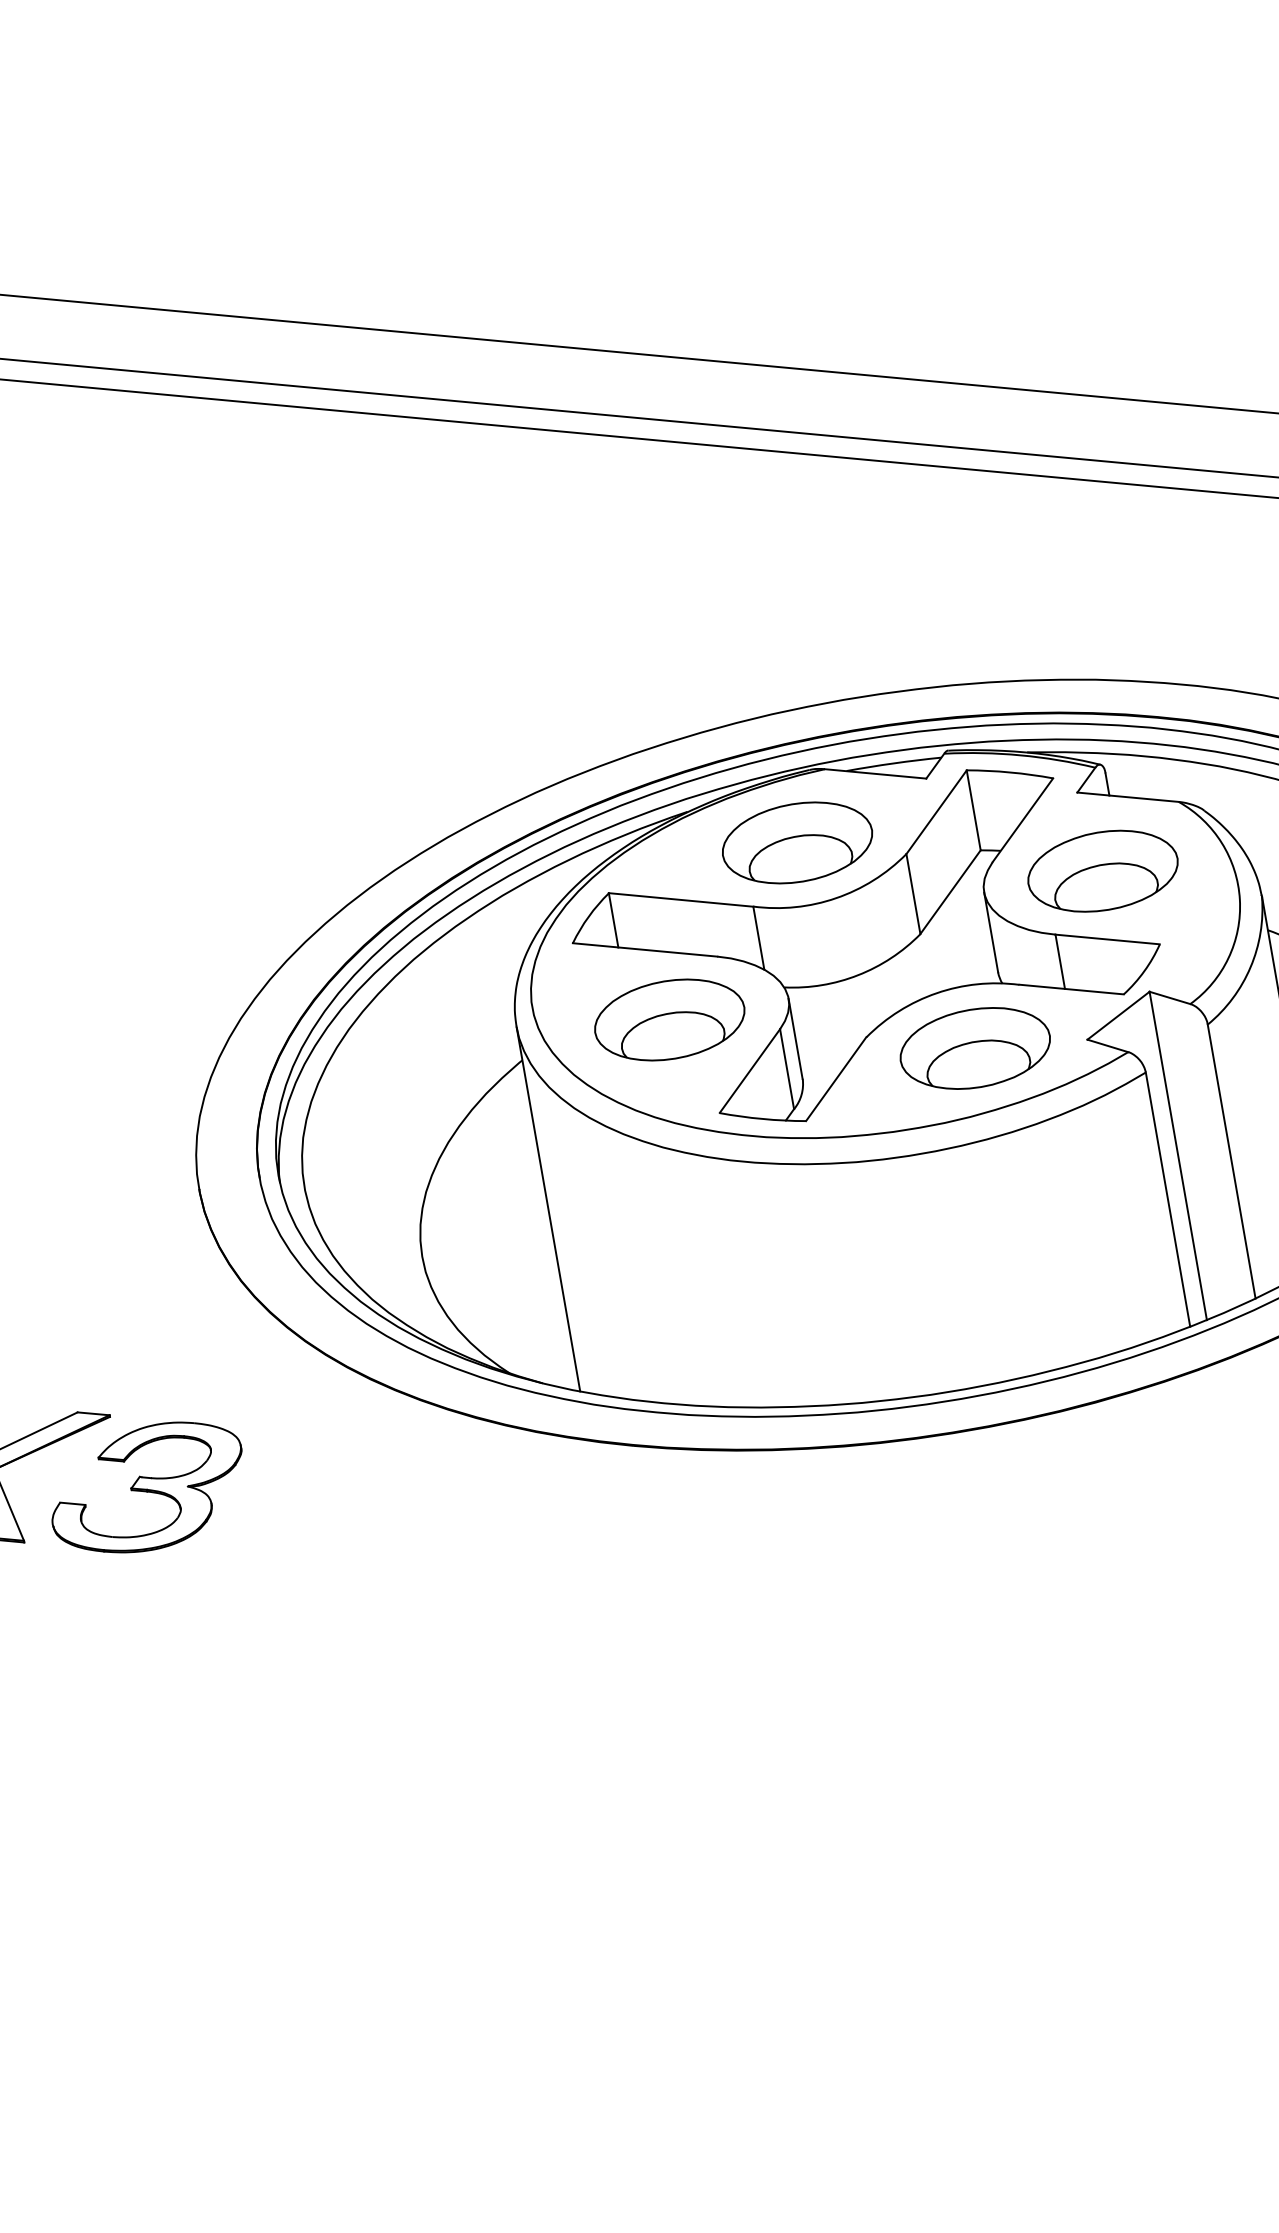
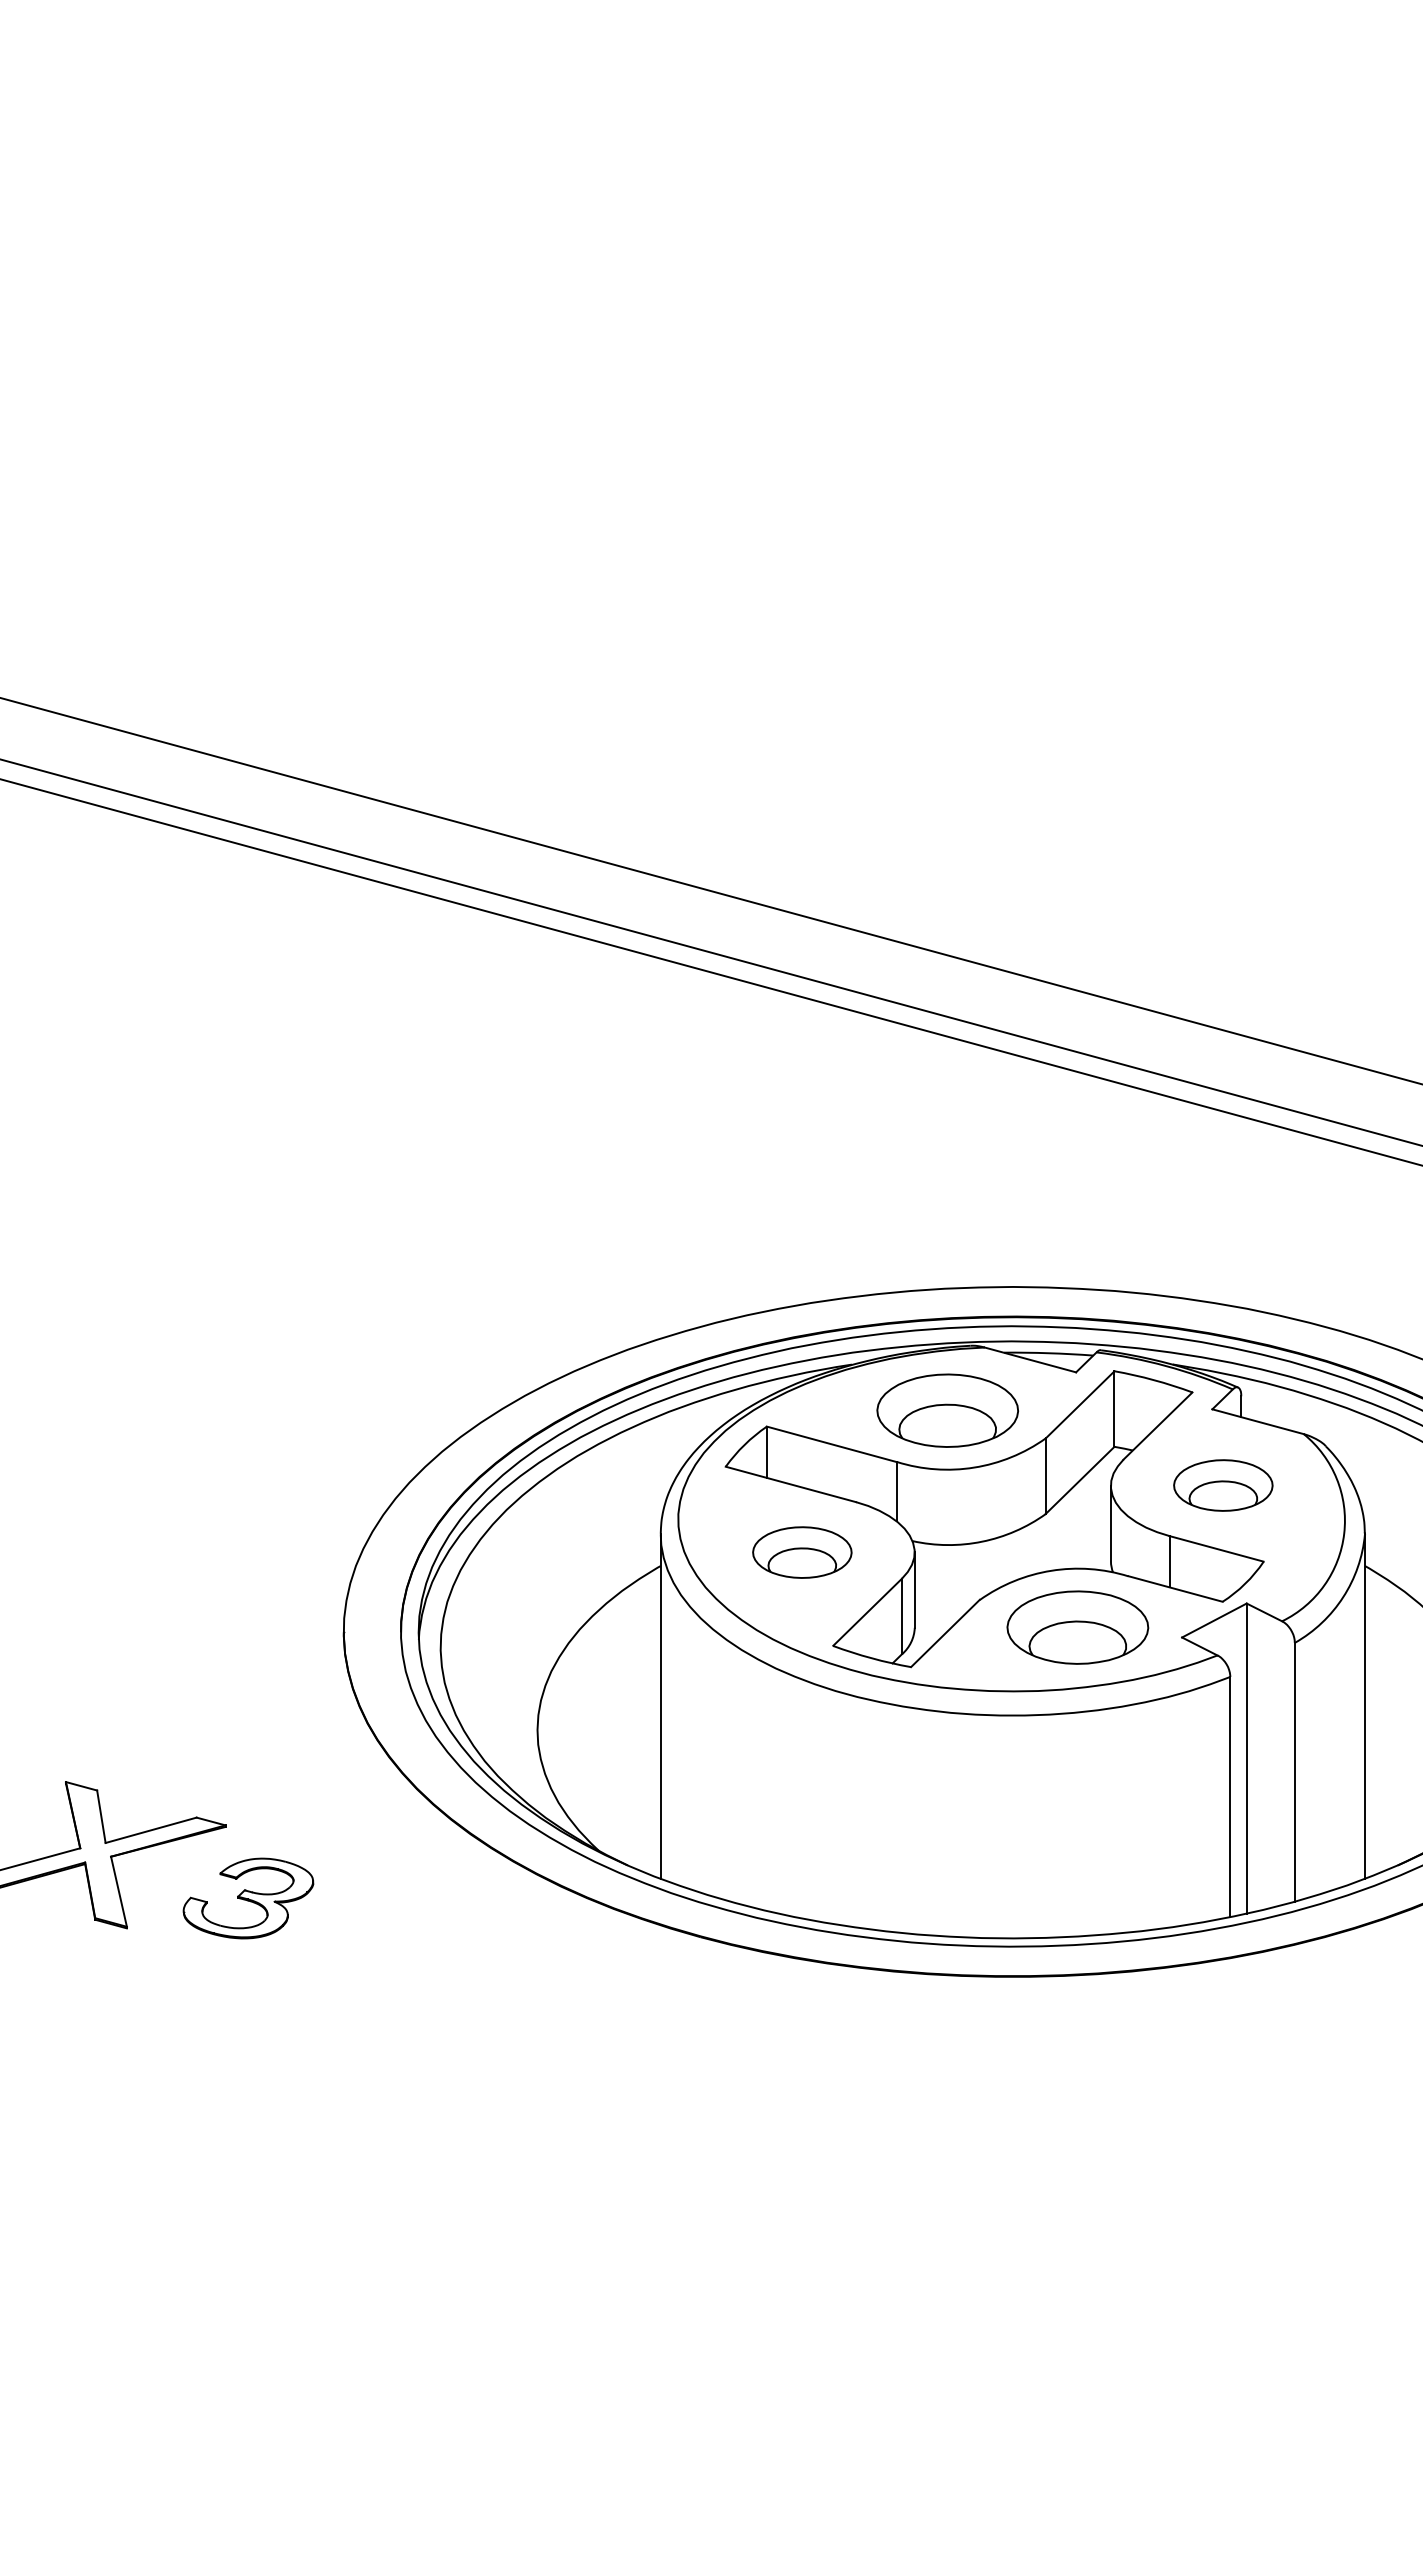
part: (1103, 871) -> (1223, 1485), size x0.7
part: (669, 1019) -> (802, 1552), size x0.7
part: (147, 1488) -> (248, 1898), size x0.7

